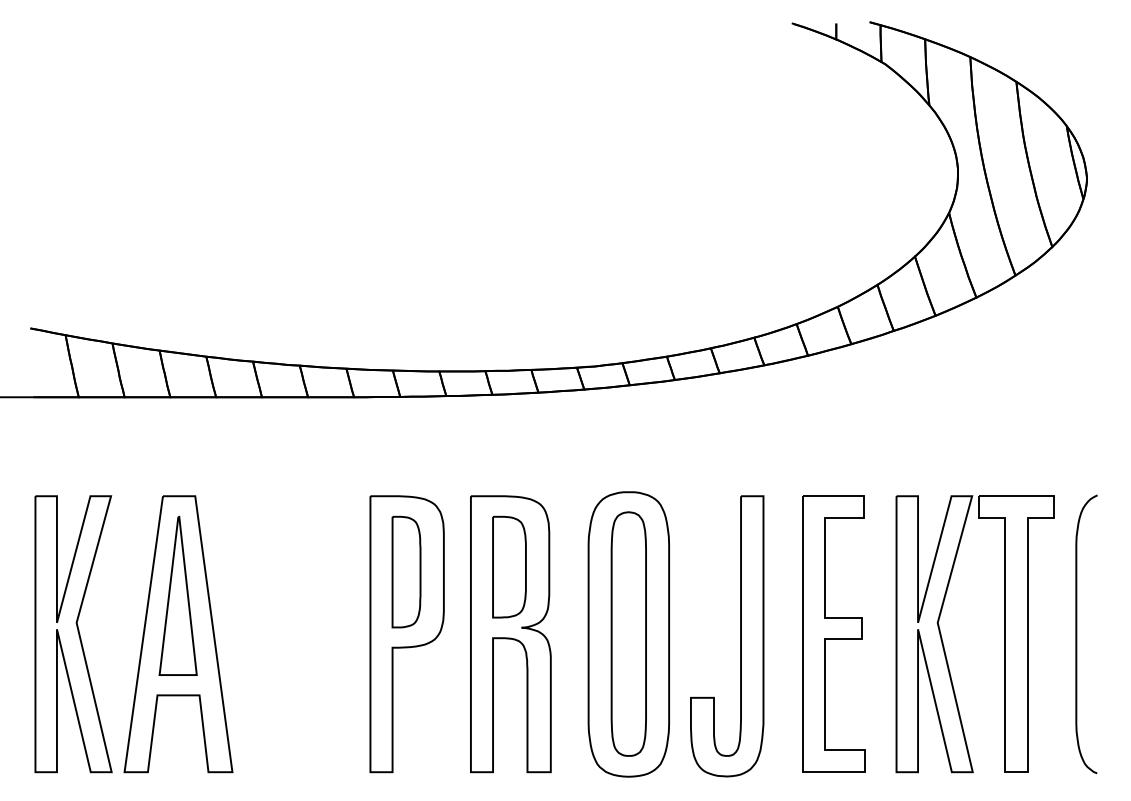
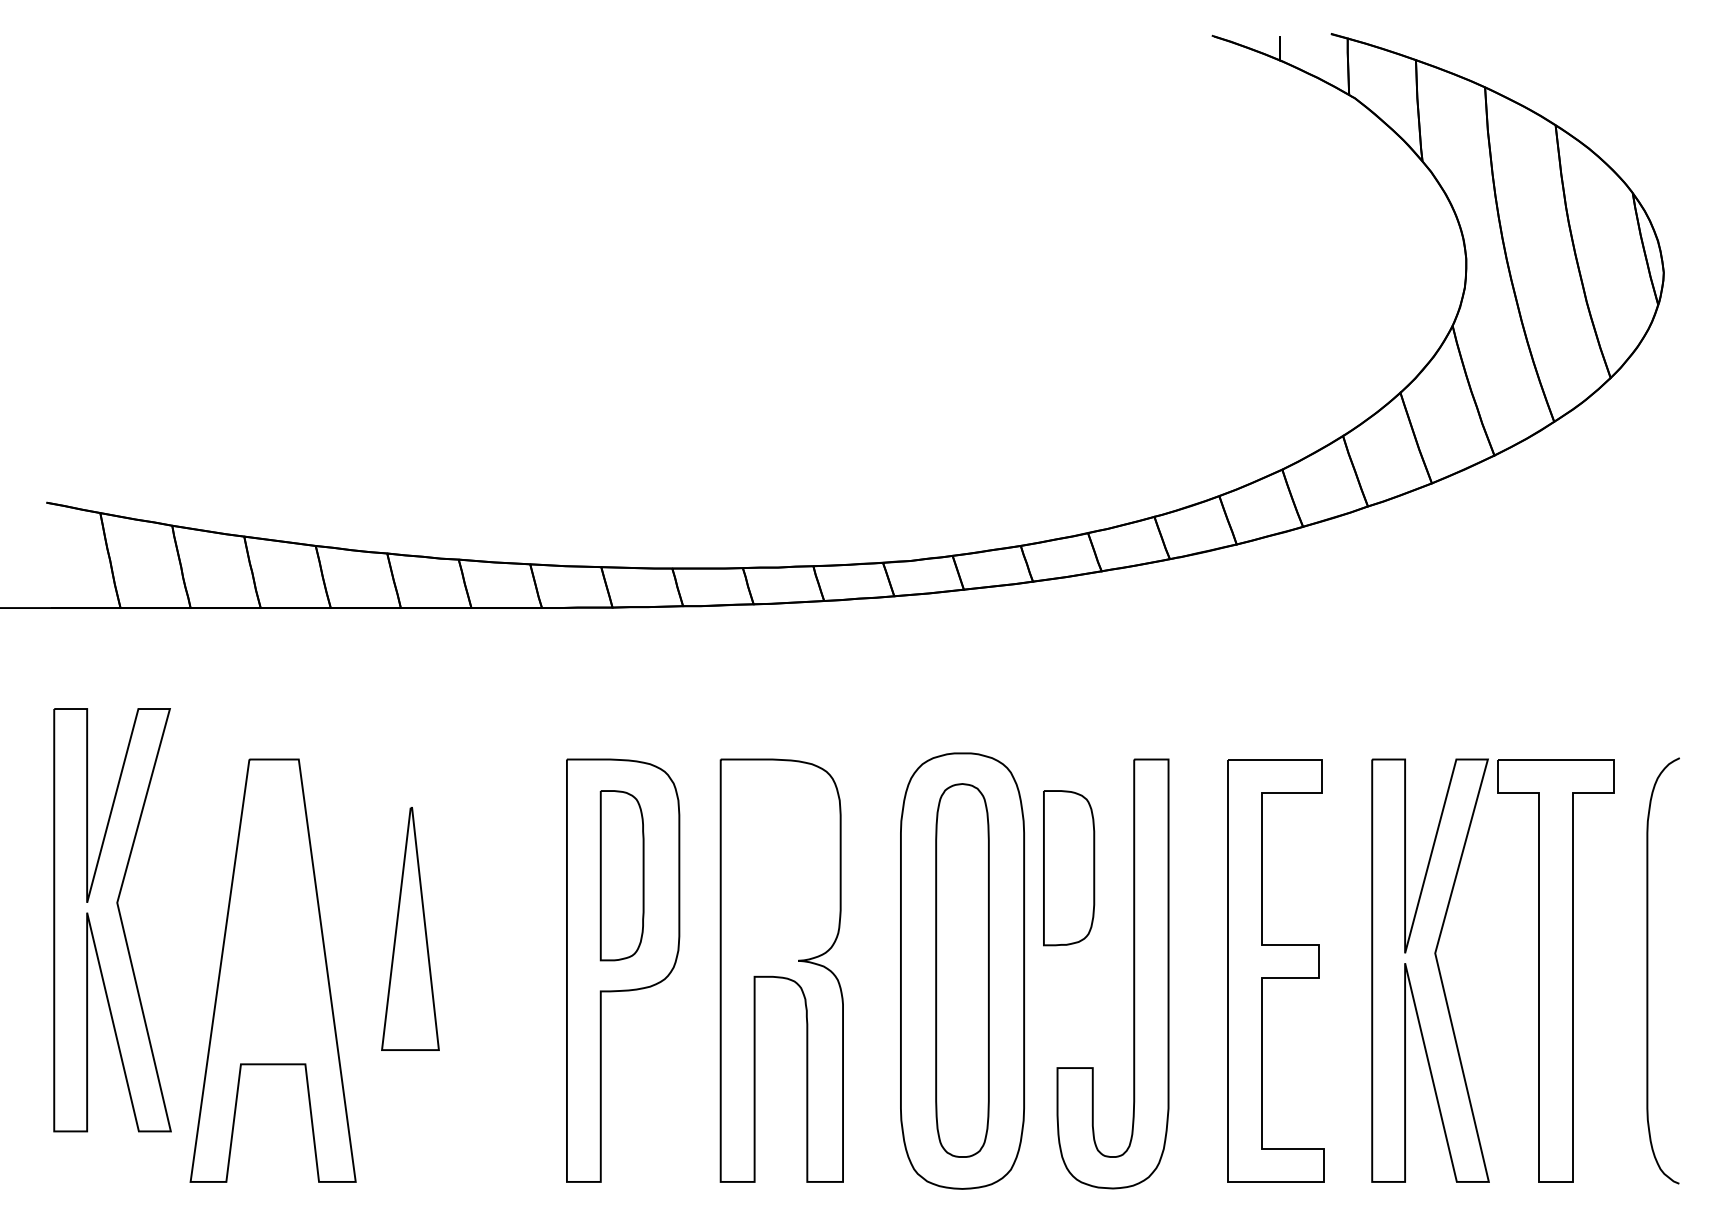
part: (509, 566) -> (1069, 867), moved
part: (177, 595) -> (409, 928), moved
part: (73, 634) -> (112, 920), moved

